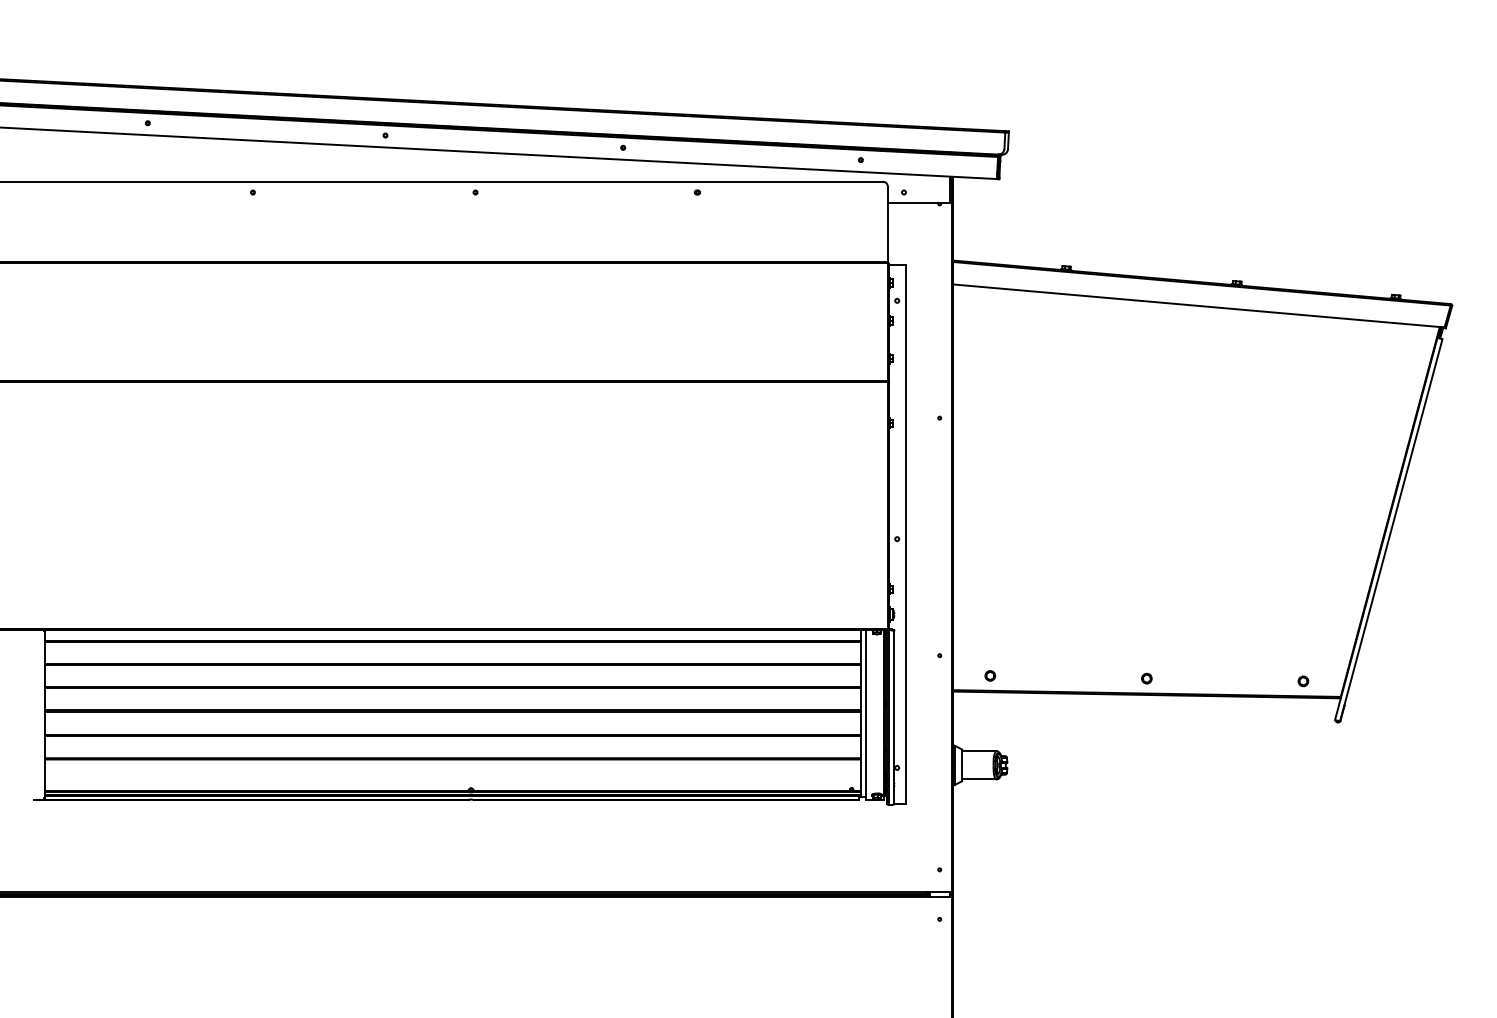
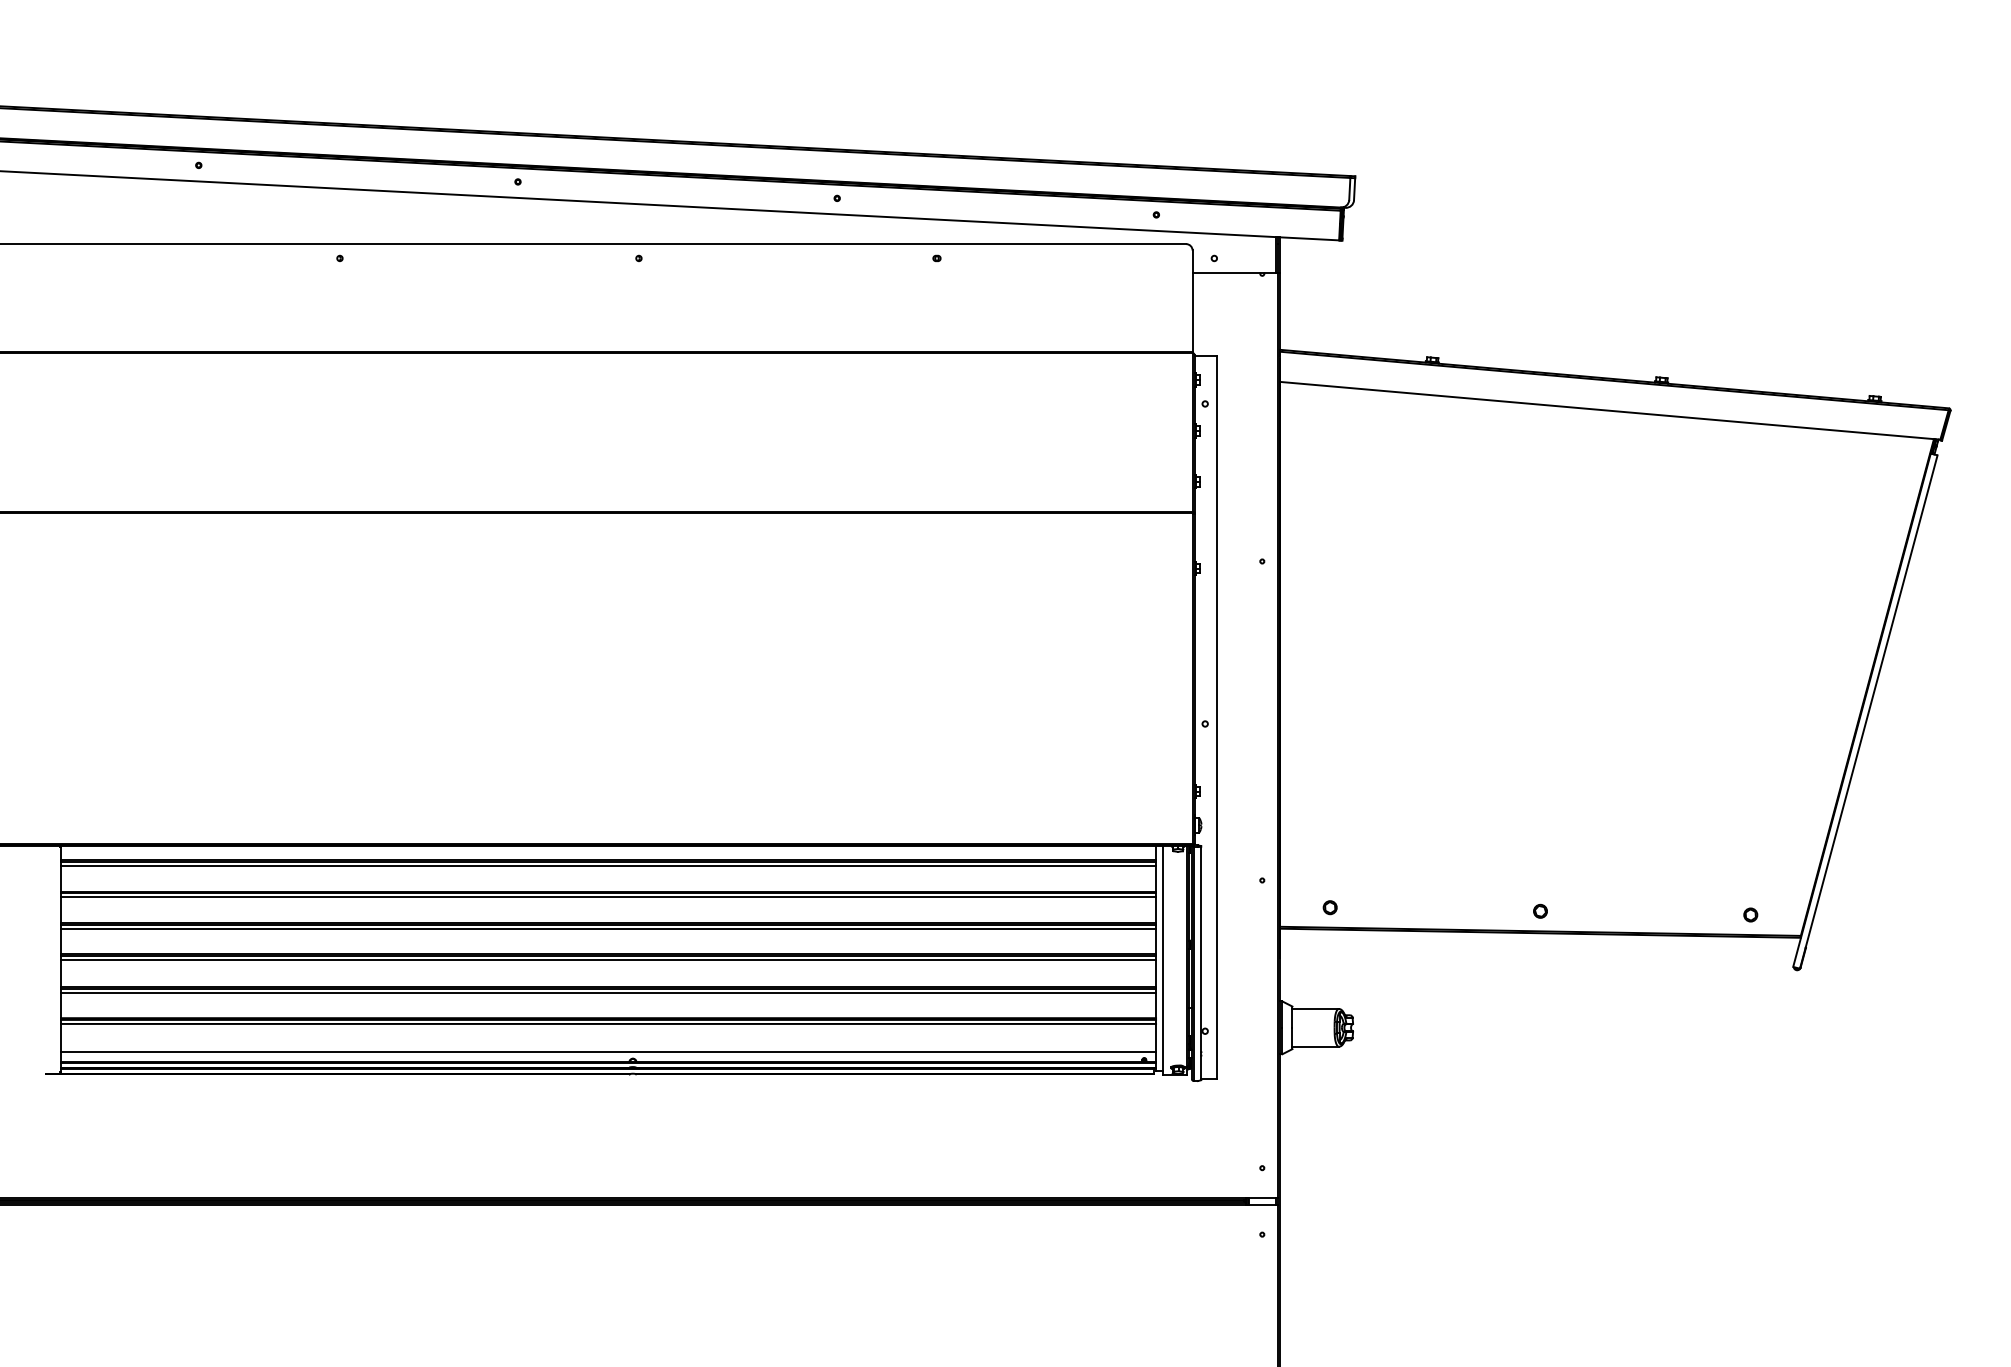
line: (452, 645) -> (608, 866), added
line: (452, 668) -> (608, 897), added
line: (452, 691) -> (608, 928), added
line: (452, 714) -> (608, 959), added
line: (452, 739) -> (608, 992), added
line: (452, 762) -> (608, 1023), added
line: (452, 783) -> (608, 1052), added

